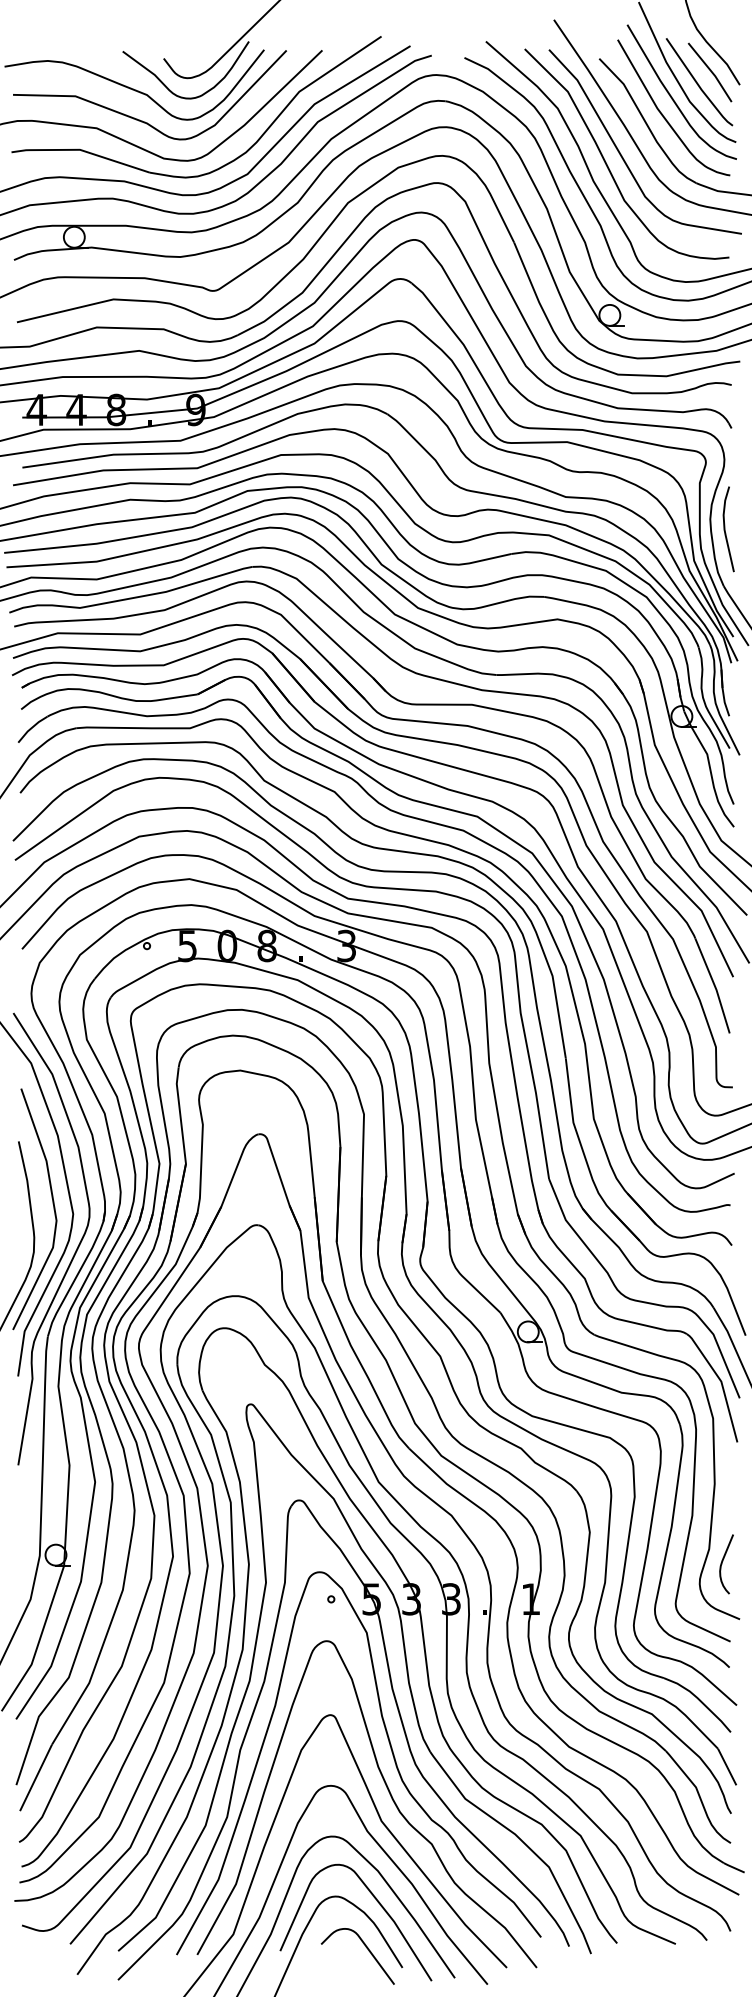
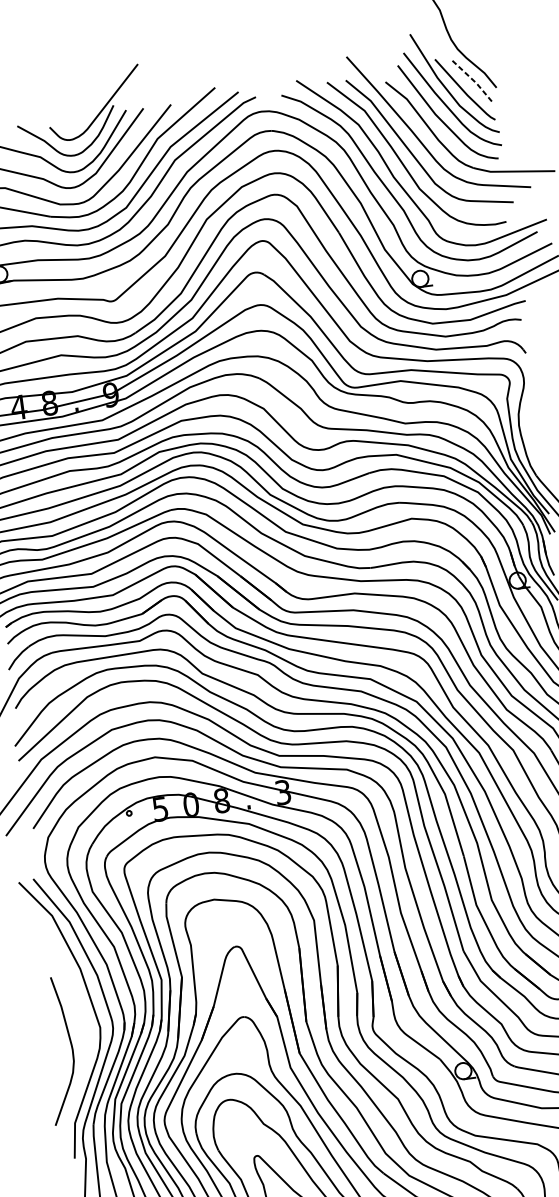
line: (712, 72) -> (474, 80), solid -> dashed
curve: (725, 529) -> (531, 431), removed
line: (52, 1204) -> (83, 1022), removed

